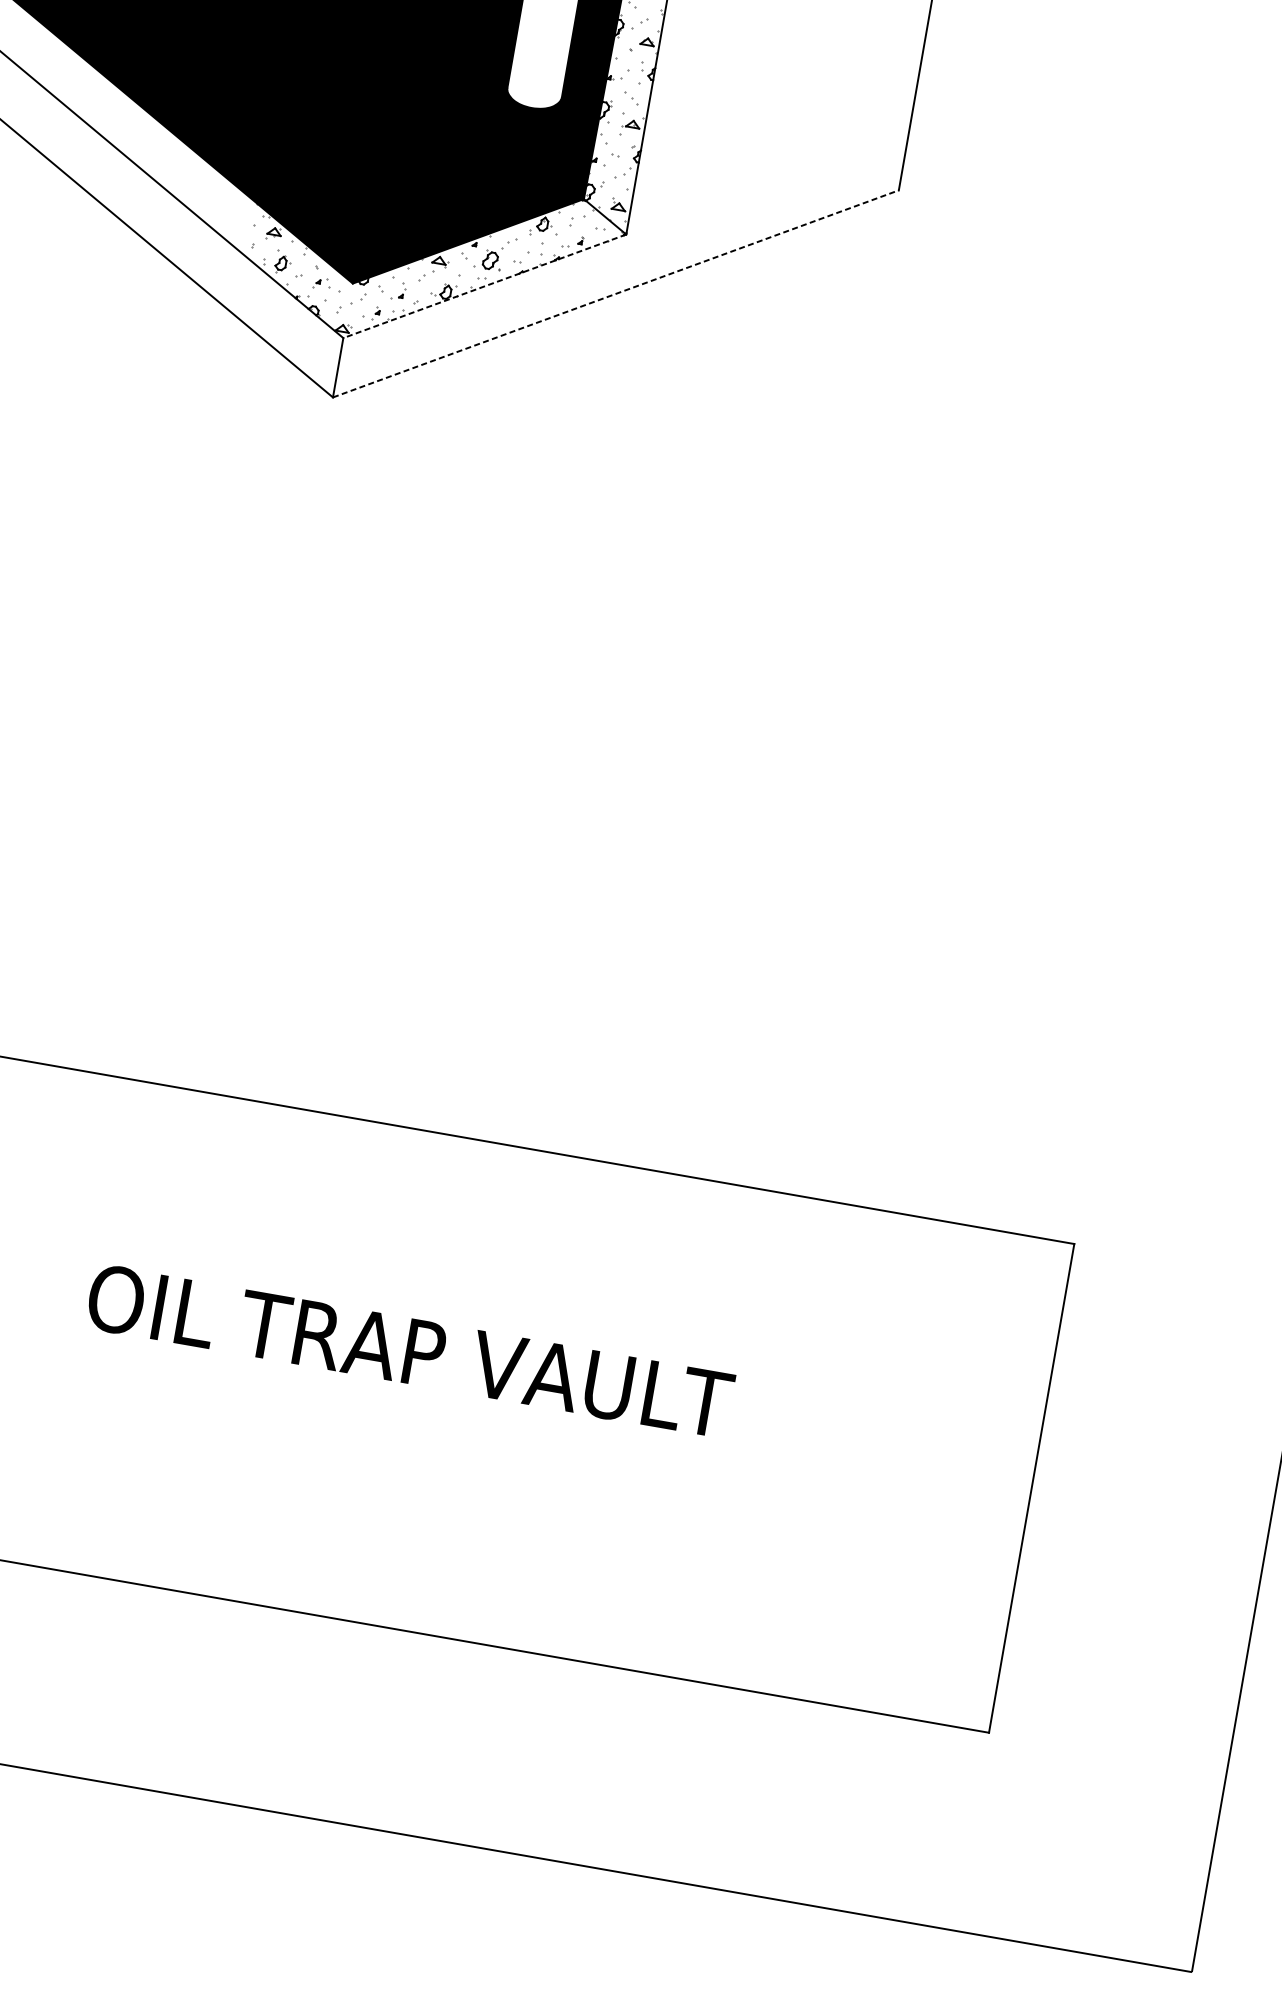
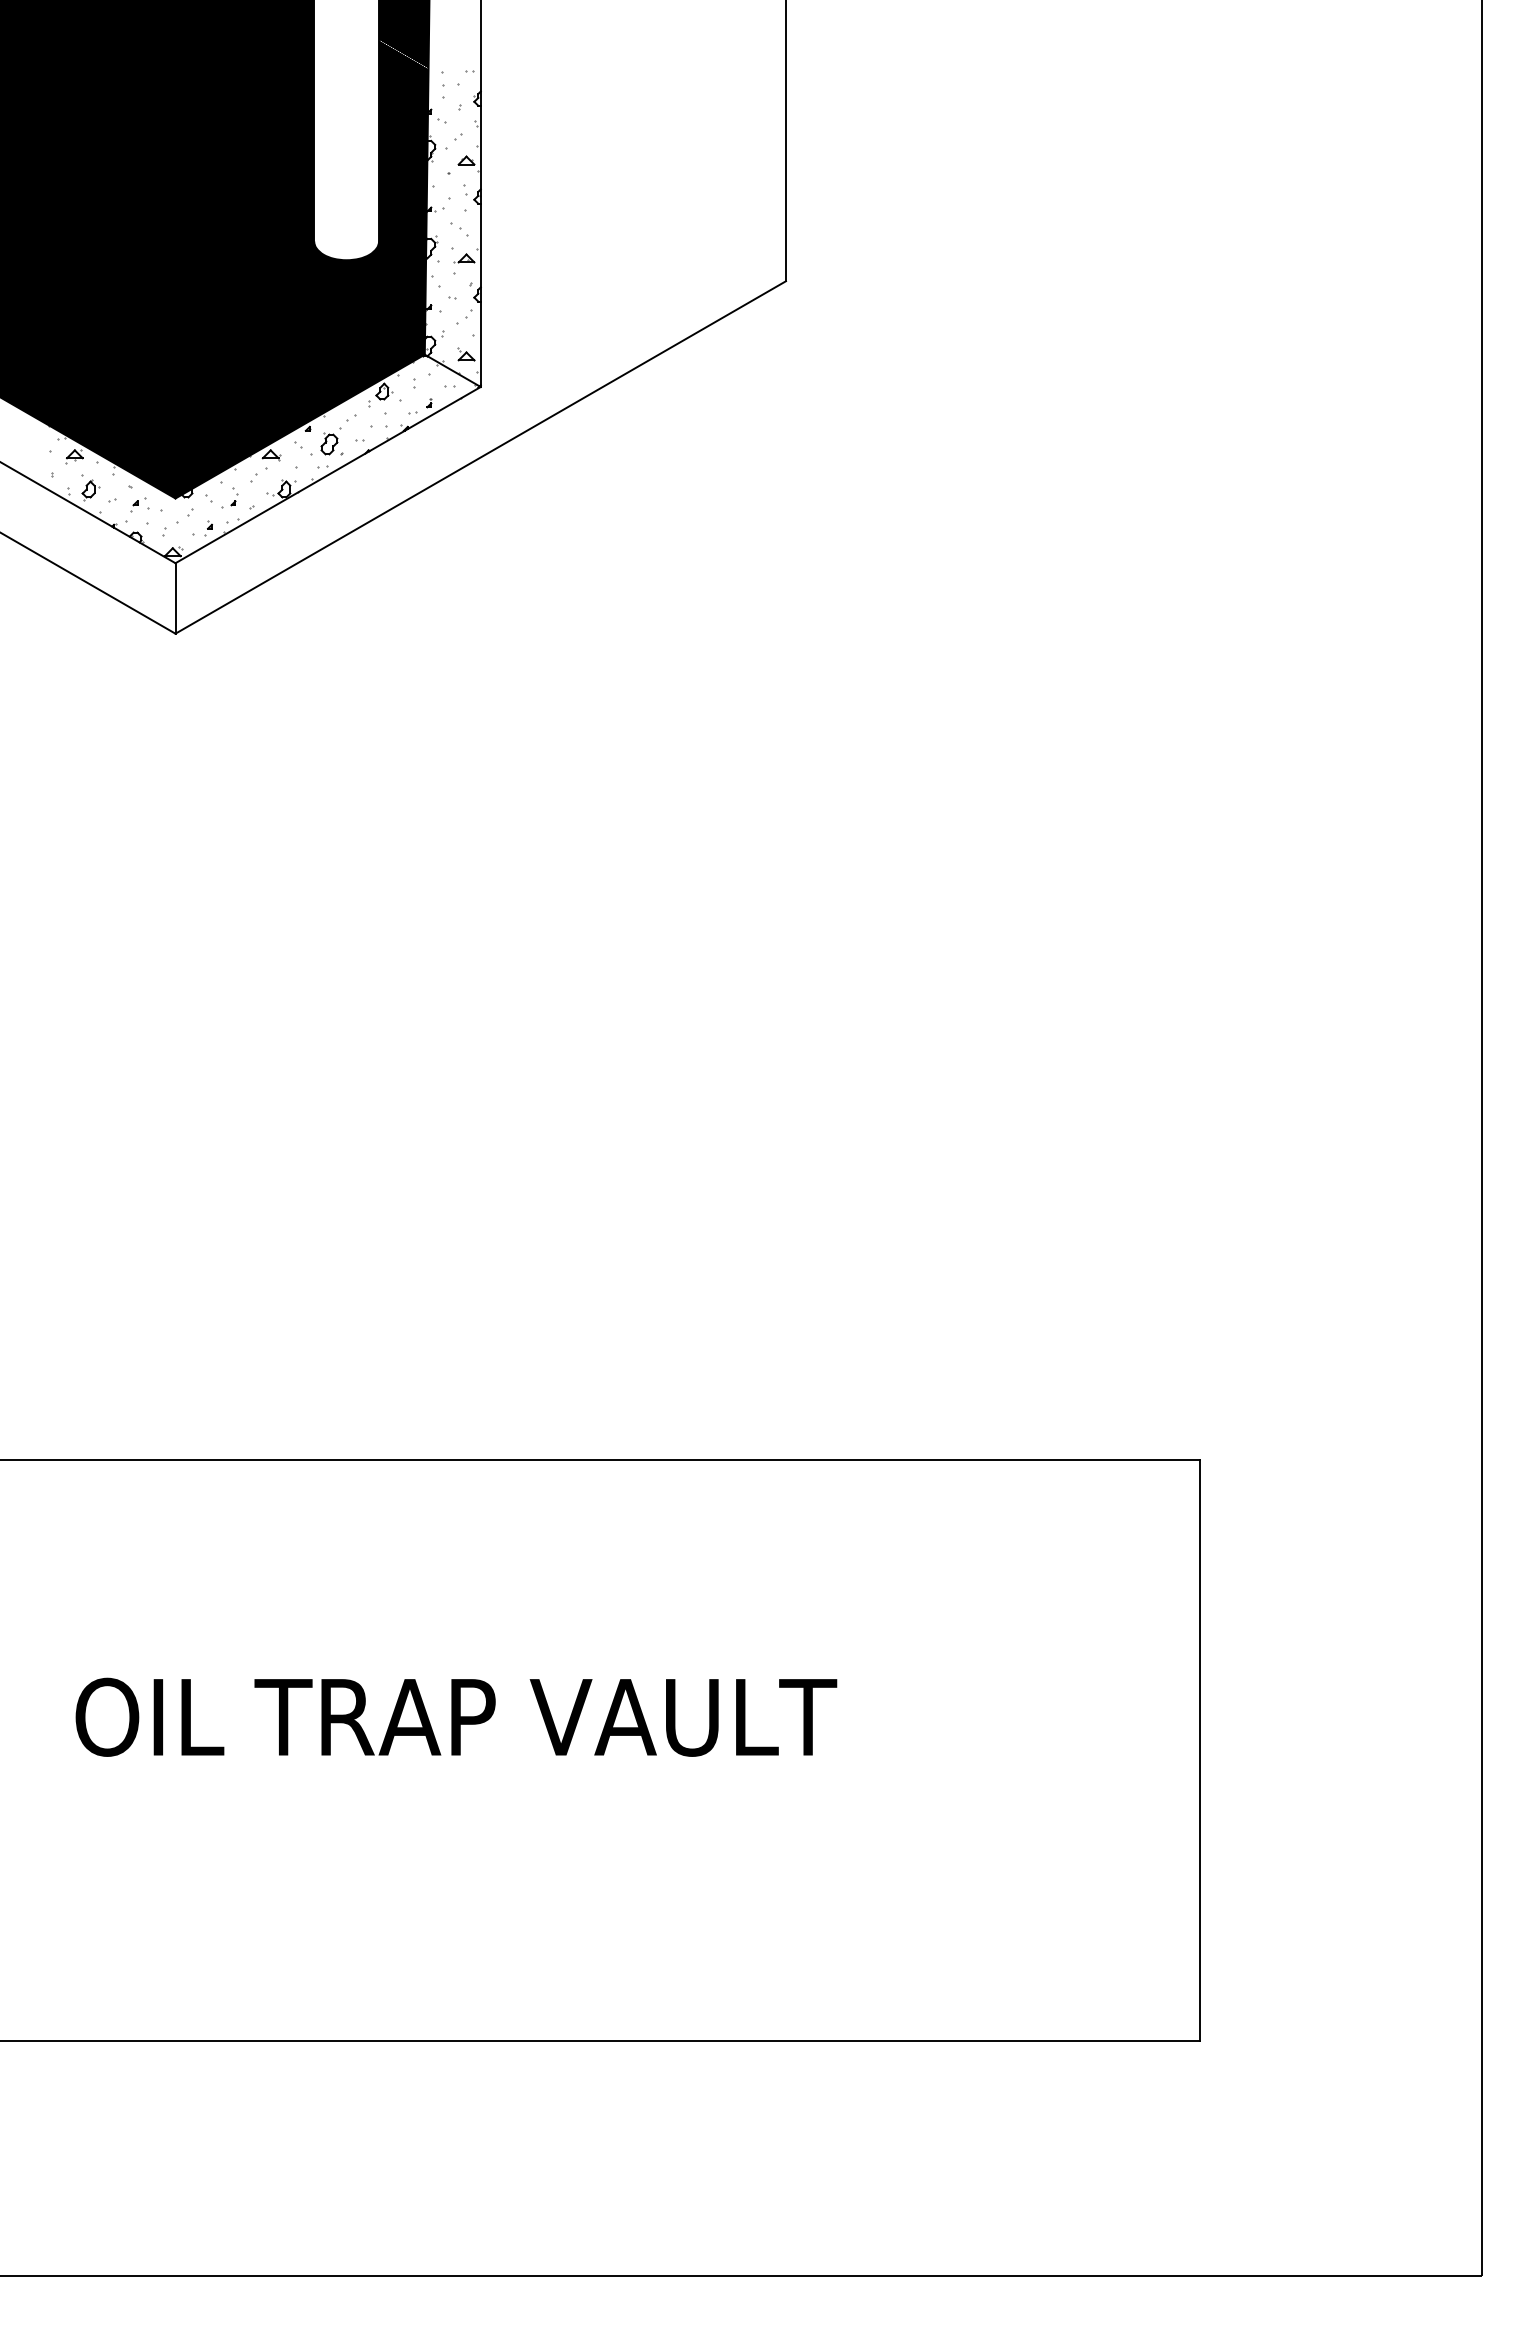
line: (484, 286) -> (327, 475), dashed -> solid
line: (616, 294) -> (481, 457), dashed -> solid

